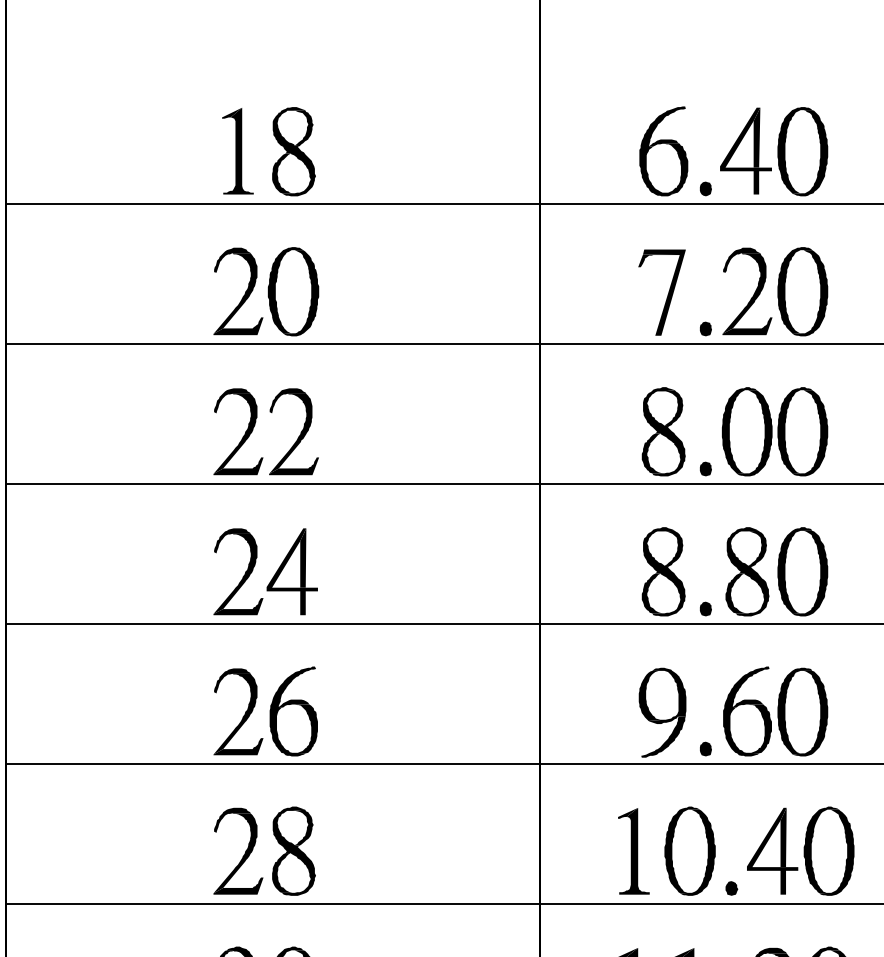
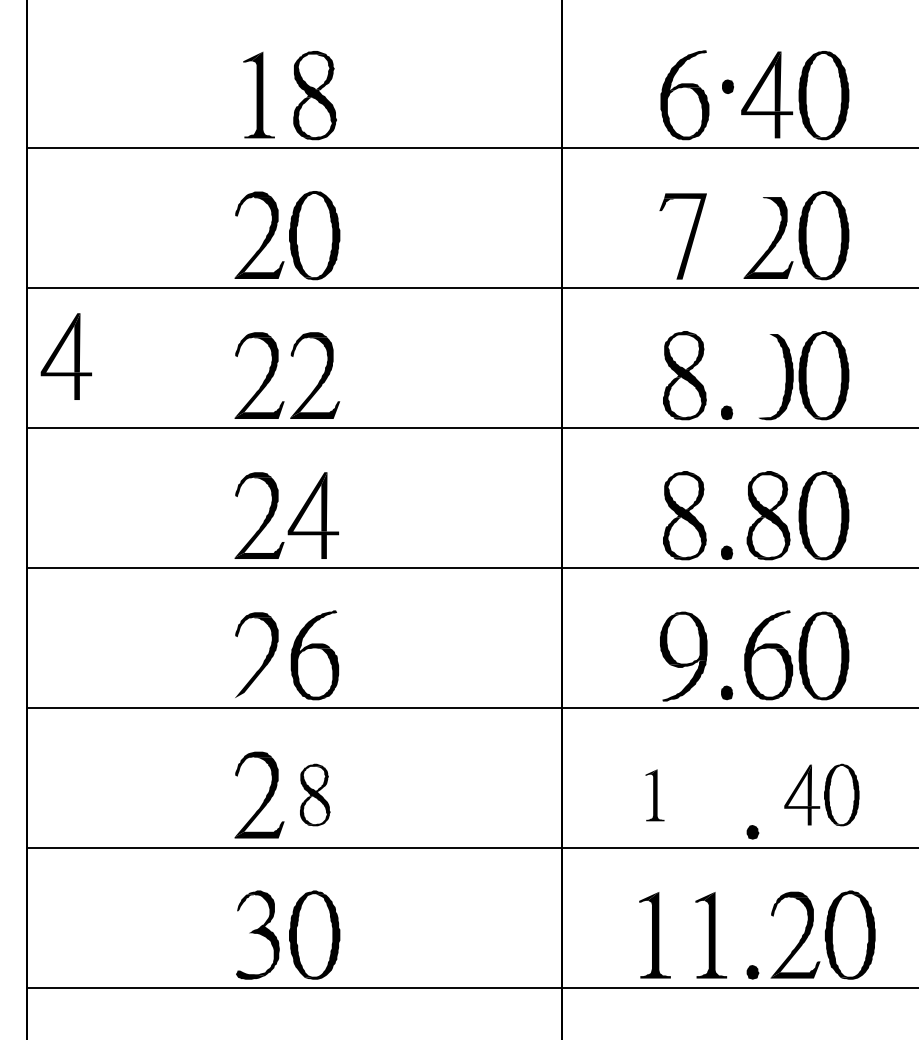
part: (705, 188) -> (727, 86), moved
fill: (741, 259) -> (762, 203), removed
fill: (706, 328) -> (727, 272), removed
part: (44, 412) -> (65, 356), added
fill: (739, 429) -> (760, 373), removed
fill: (238, 746) -> (259, 690), removed
part: (294, 850) -> (315, 794), size x0.7
part: (689, 850) -> (710, 794), removed
part: (800, 850) -> (821, 794), size x0.7
part: (633, 851) -> (654, 795), size x0.6

